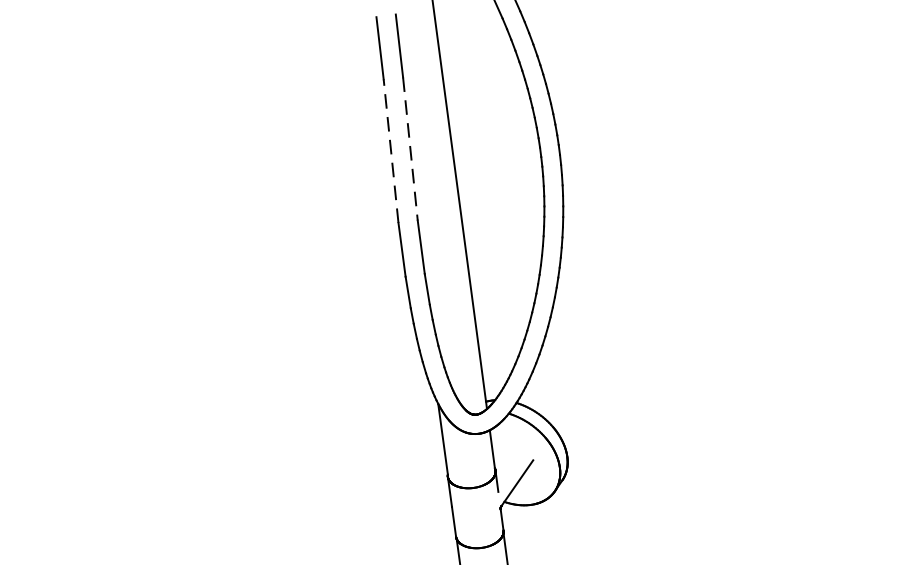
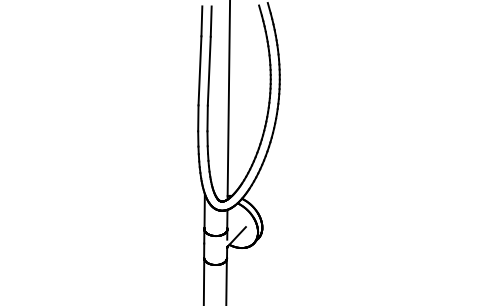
line: (410, 149) -> (209, 71), dashed -> solid
line: (389, 150) -> (199, 70), dashed -> solid

